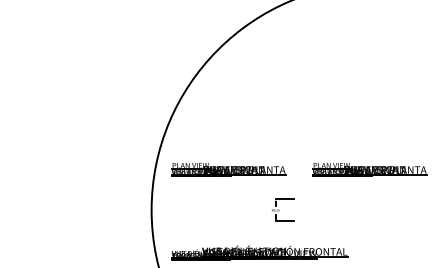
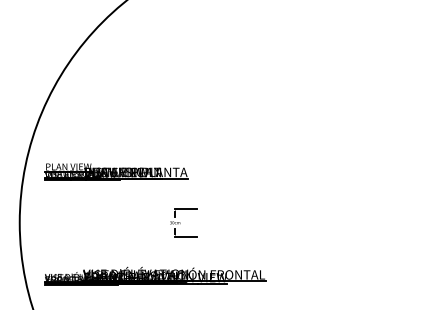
part: (369, 169) -> (292, 171), removed

